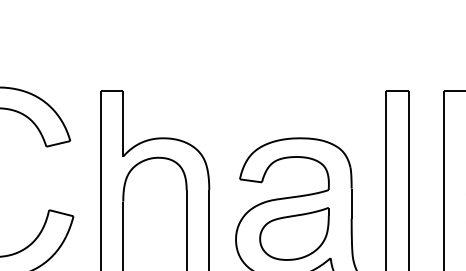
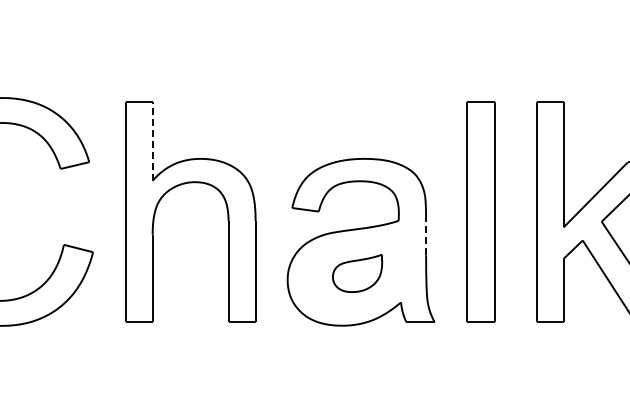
line: (123, 123) -> (152, 141), solid -> dashed
line: (351, 203) -> (426, 236), solid -> dashed
part: (294, 234) -> (357, 273), size x0.6

